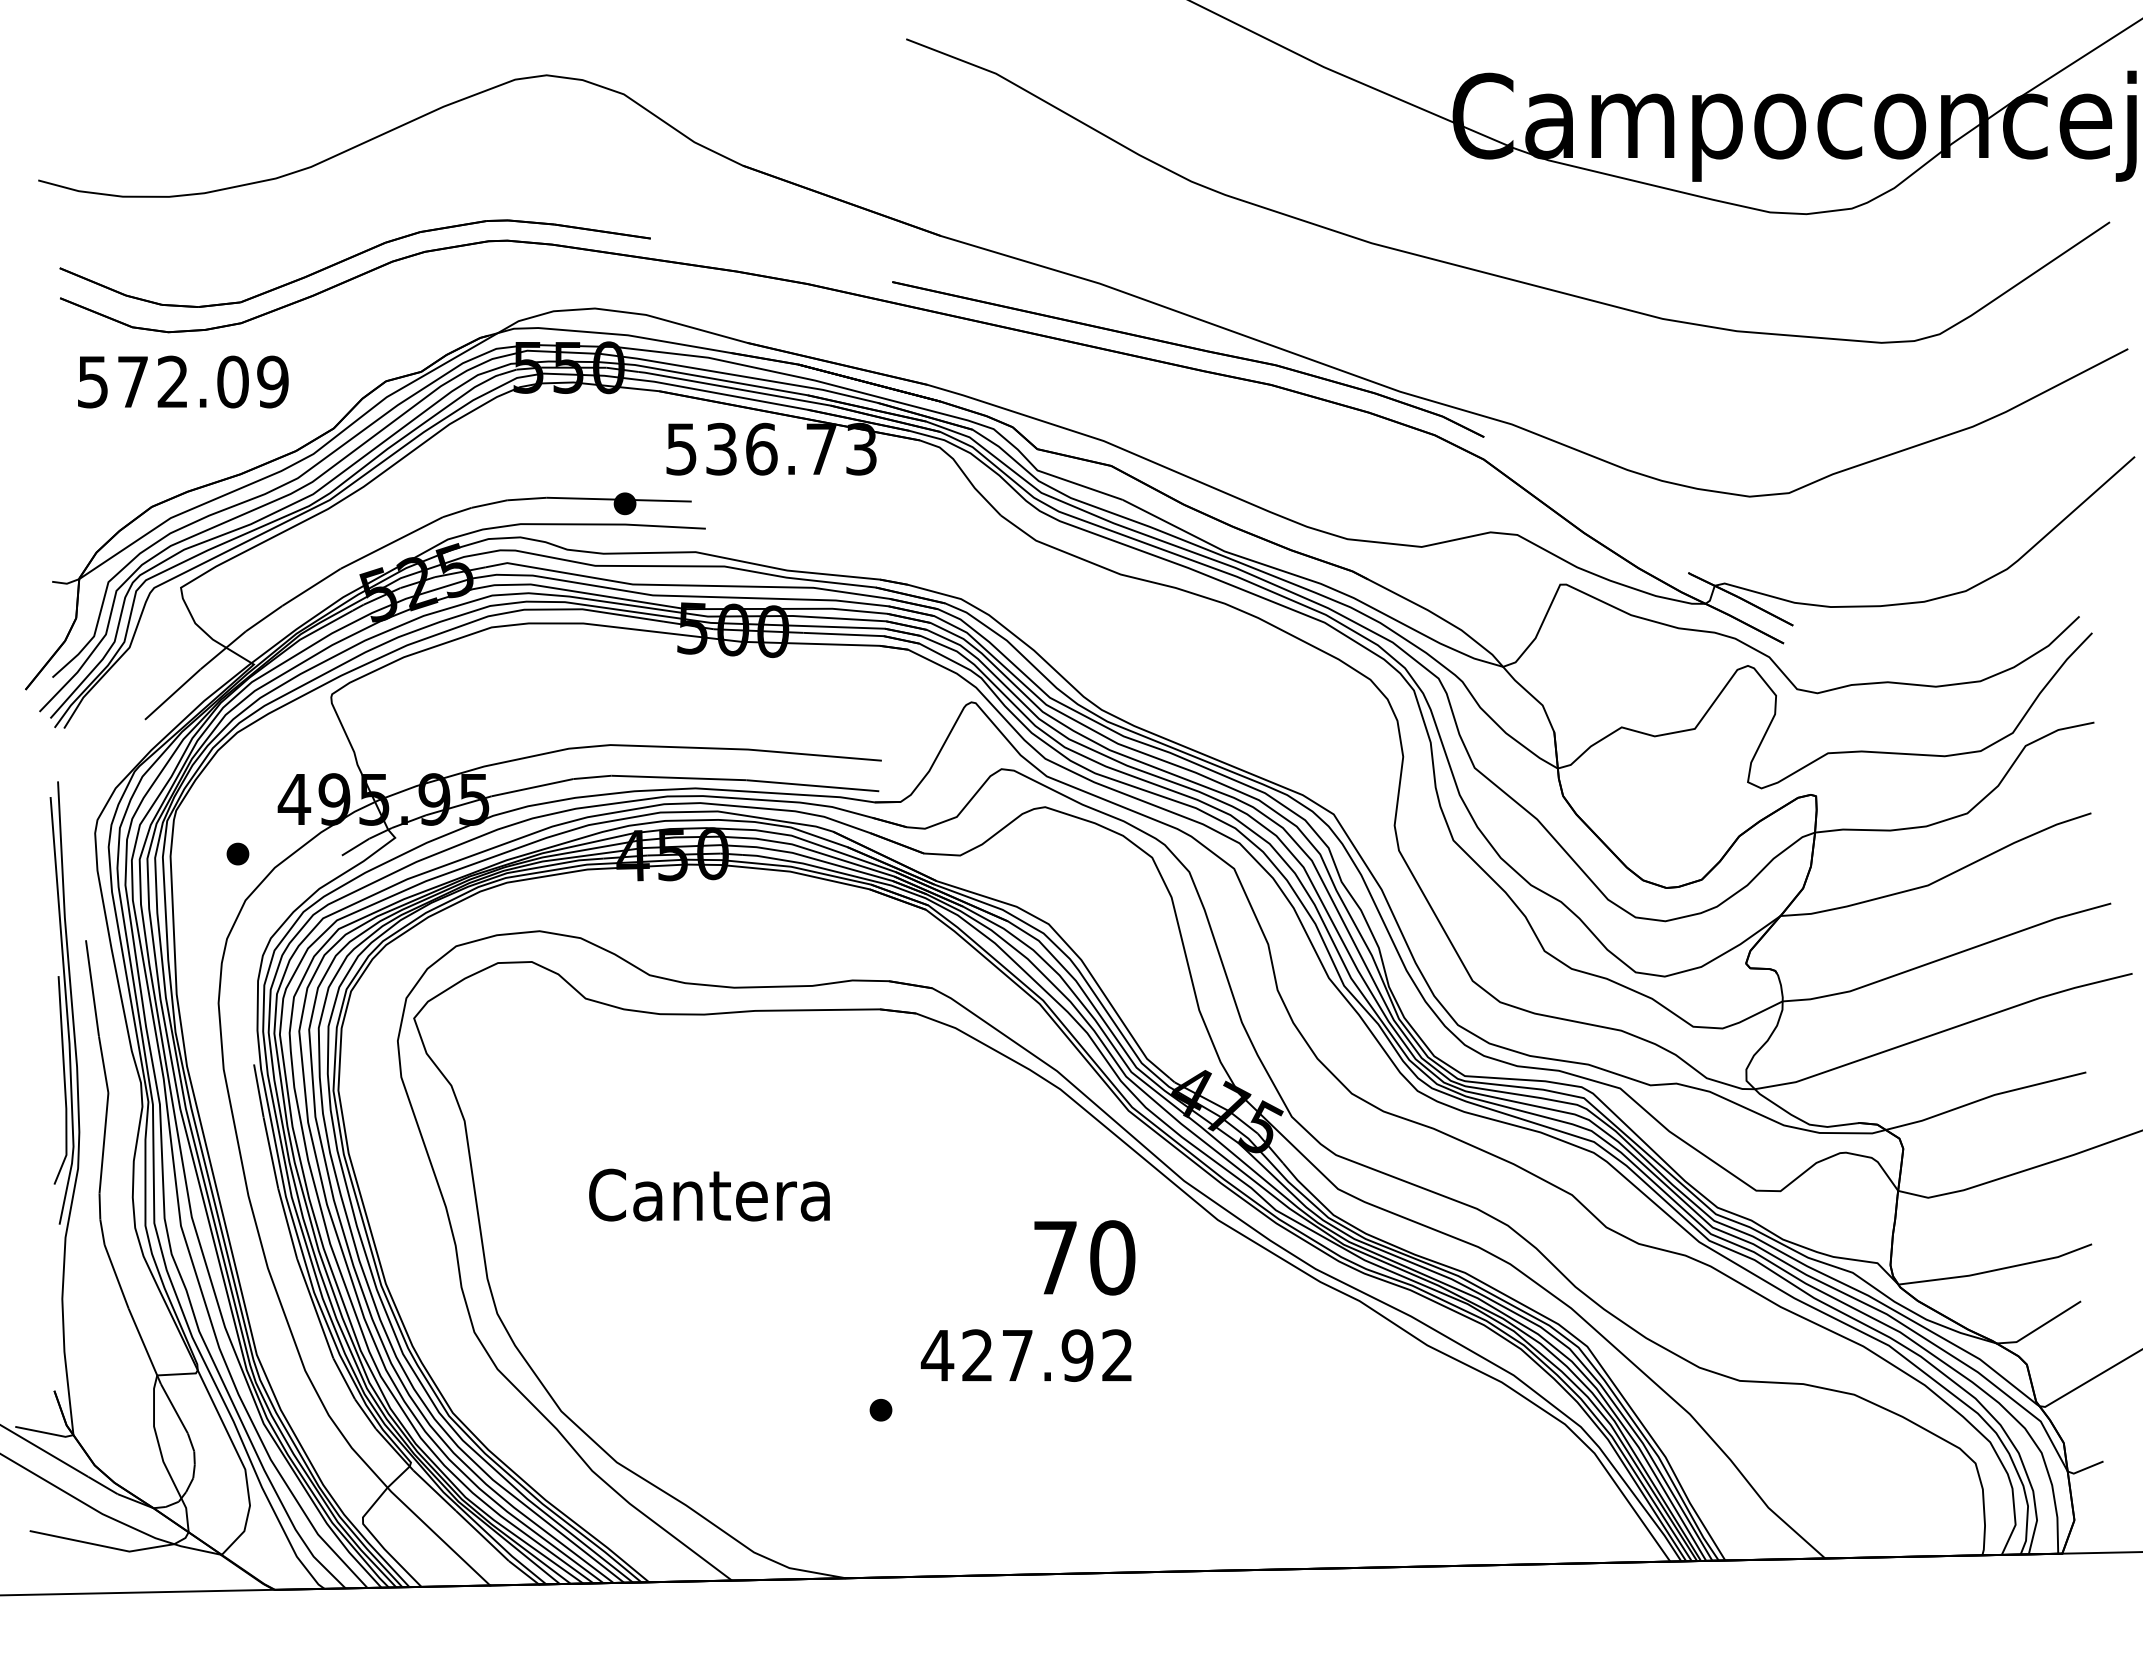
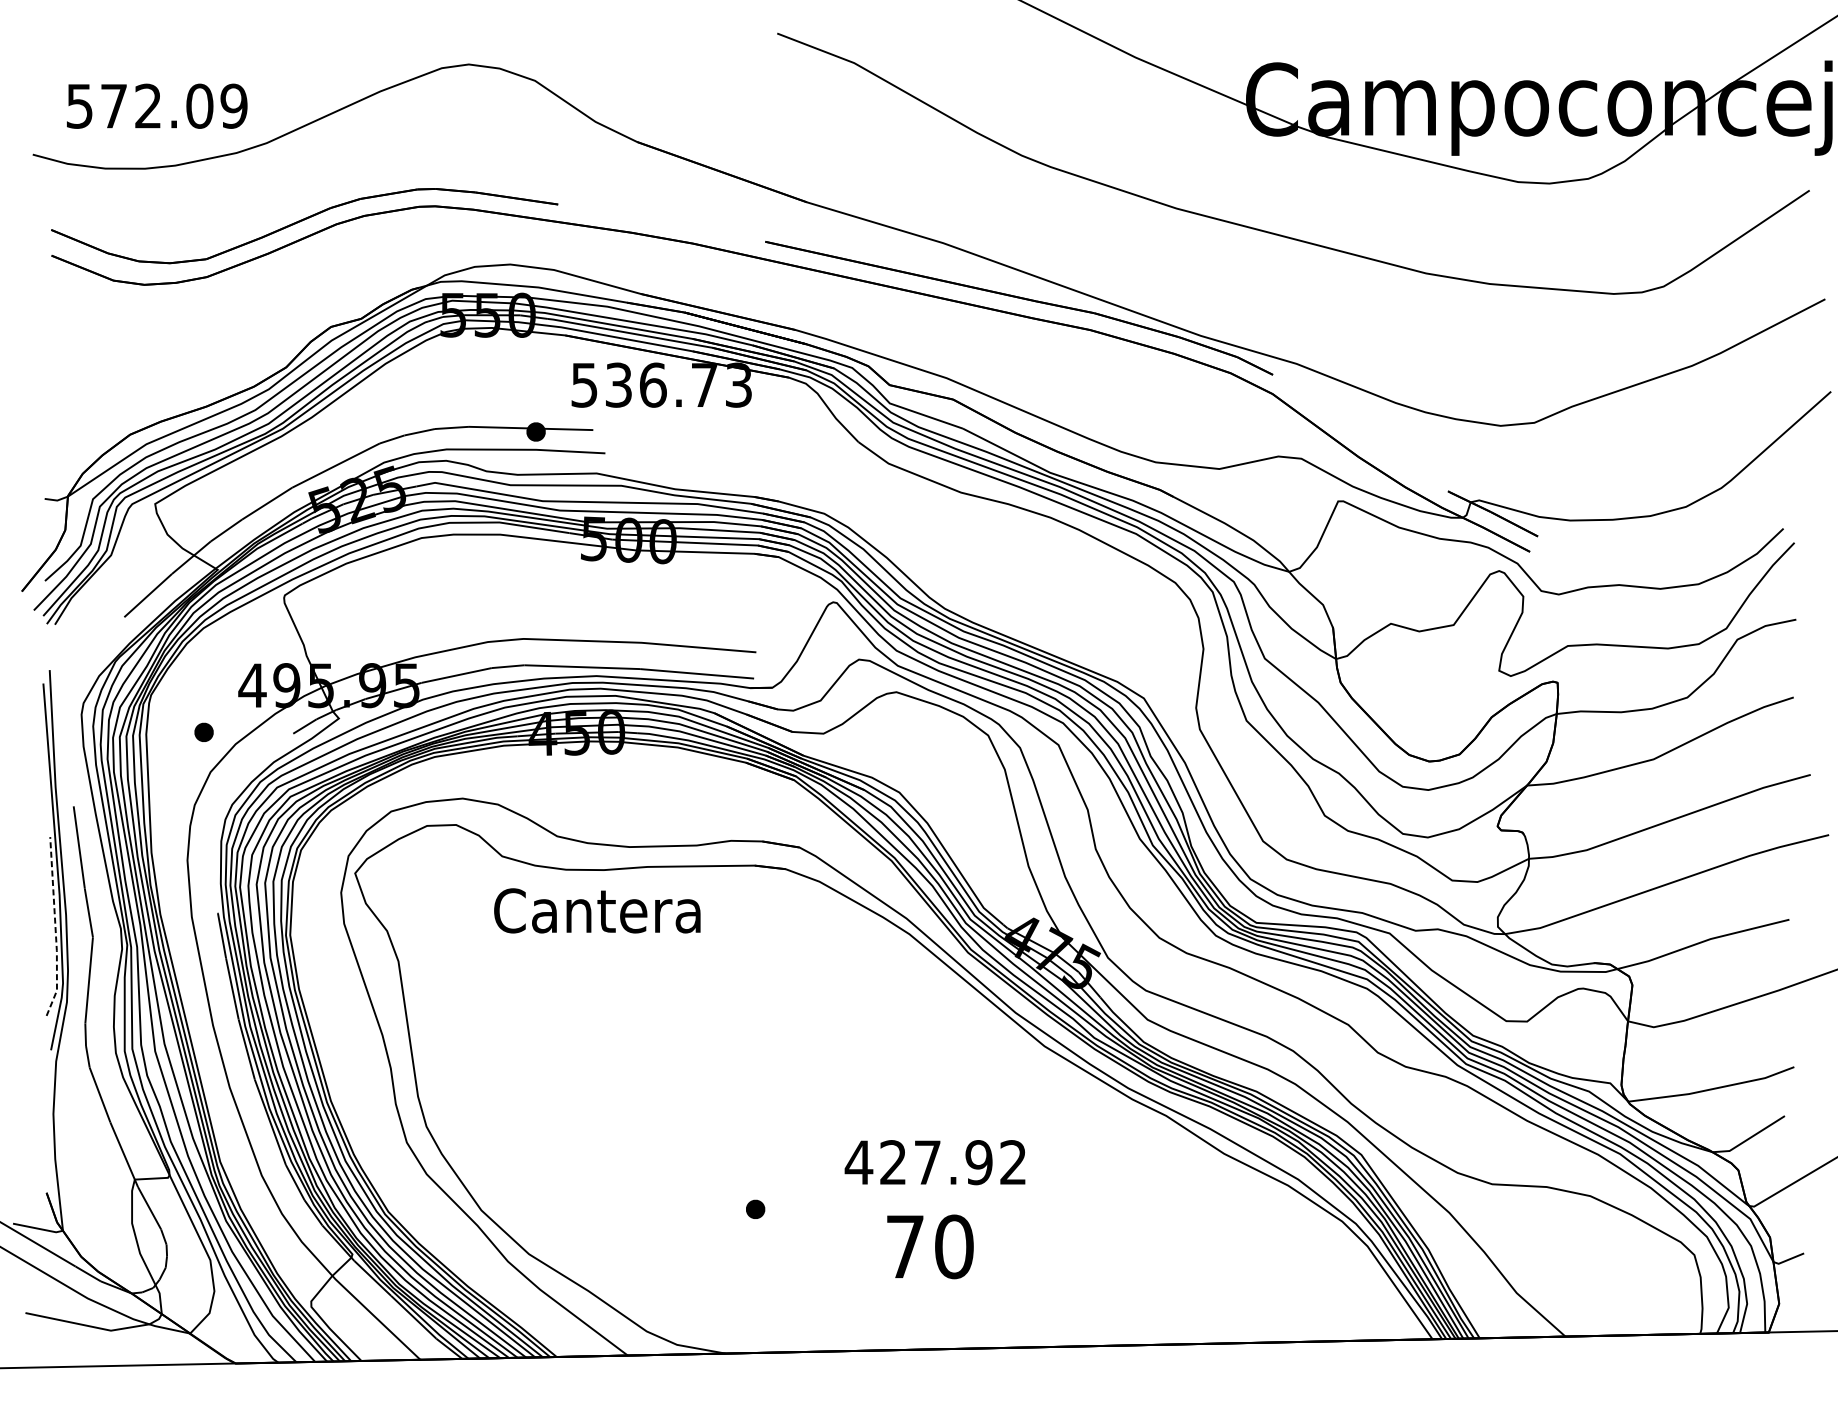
text: (183, 381) -> (157, 105), moved
line: (64, 1082) -> (55, 928), solid -> dashed
text: (709, 1194) -> (597, 910), moved
text: (1084, 1257) -> (930, 1246), moved
text: (1025, 1355) -> (934, 1162), moved

